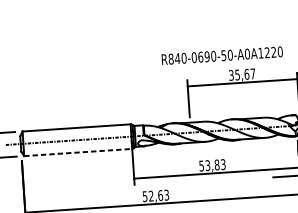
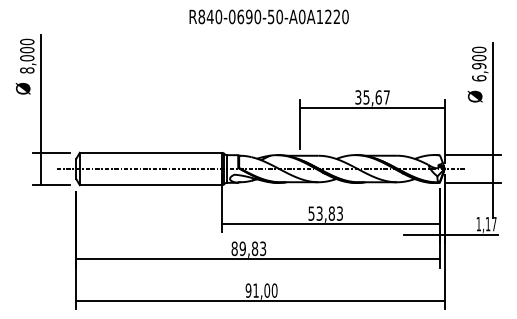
text: (221, 55) -> (268, 16), moved
line: (78, 152) -> (151, 185), dashed -> solid
text: (152, 195) -> (244, 248), 52,63 -> 89,83

